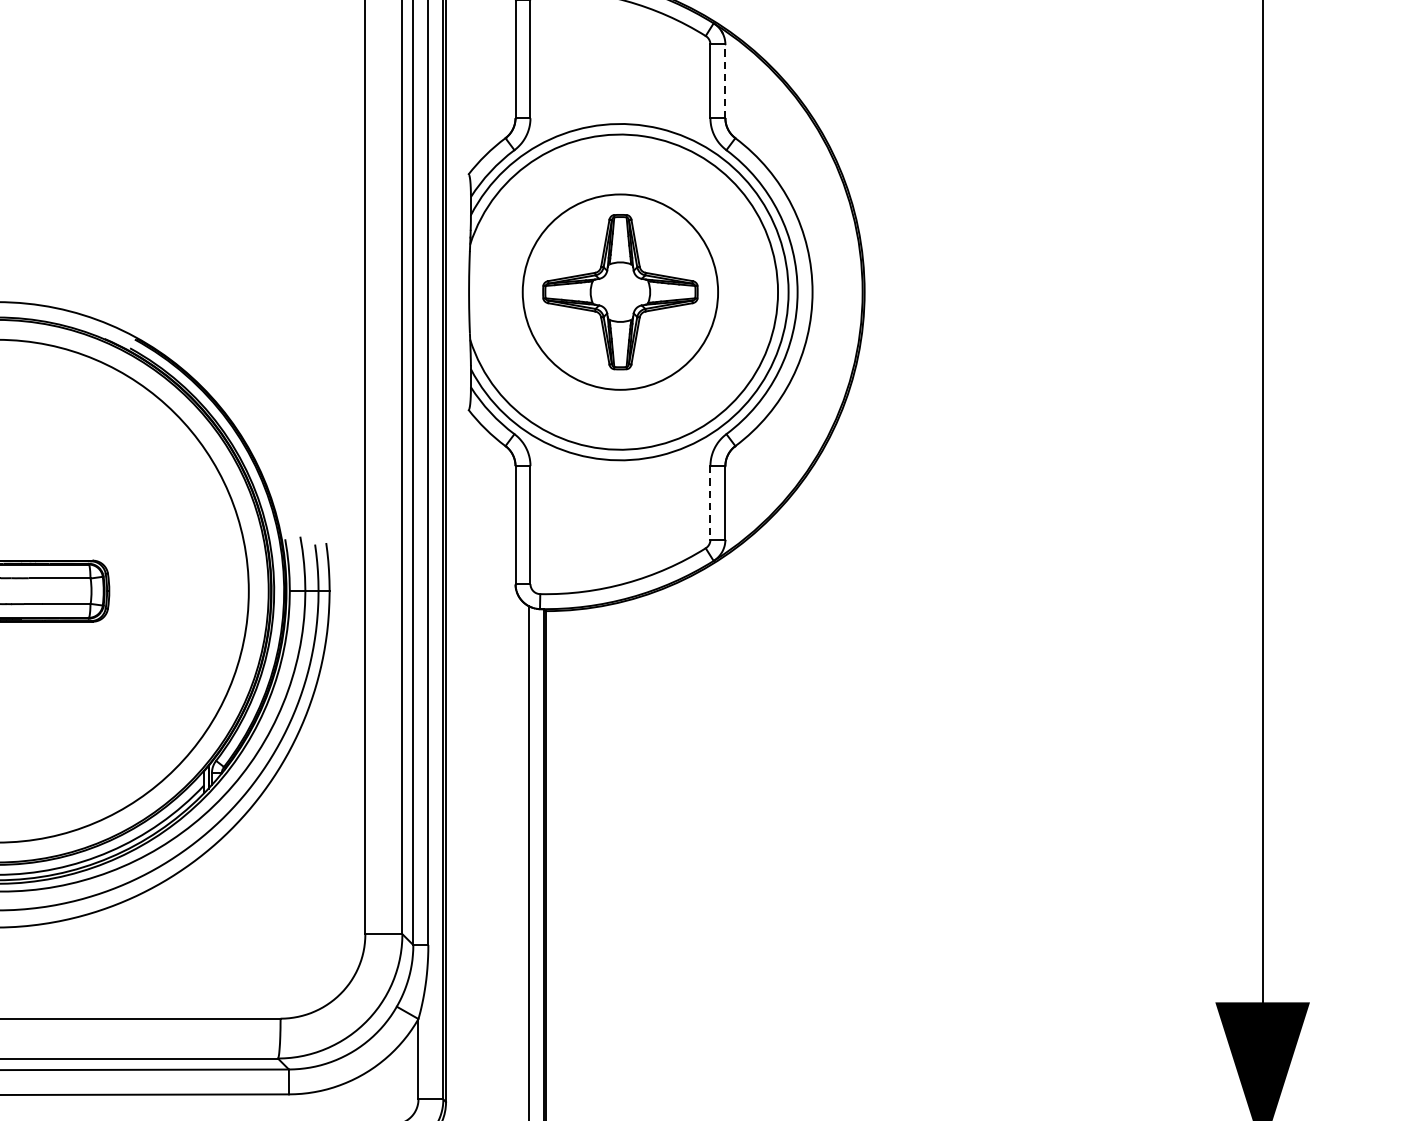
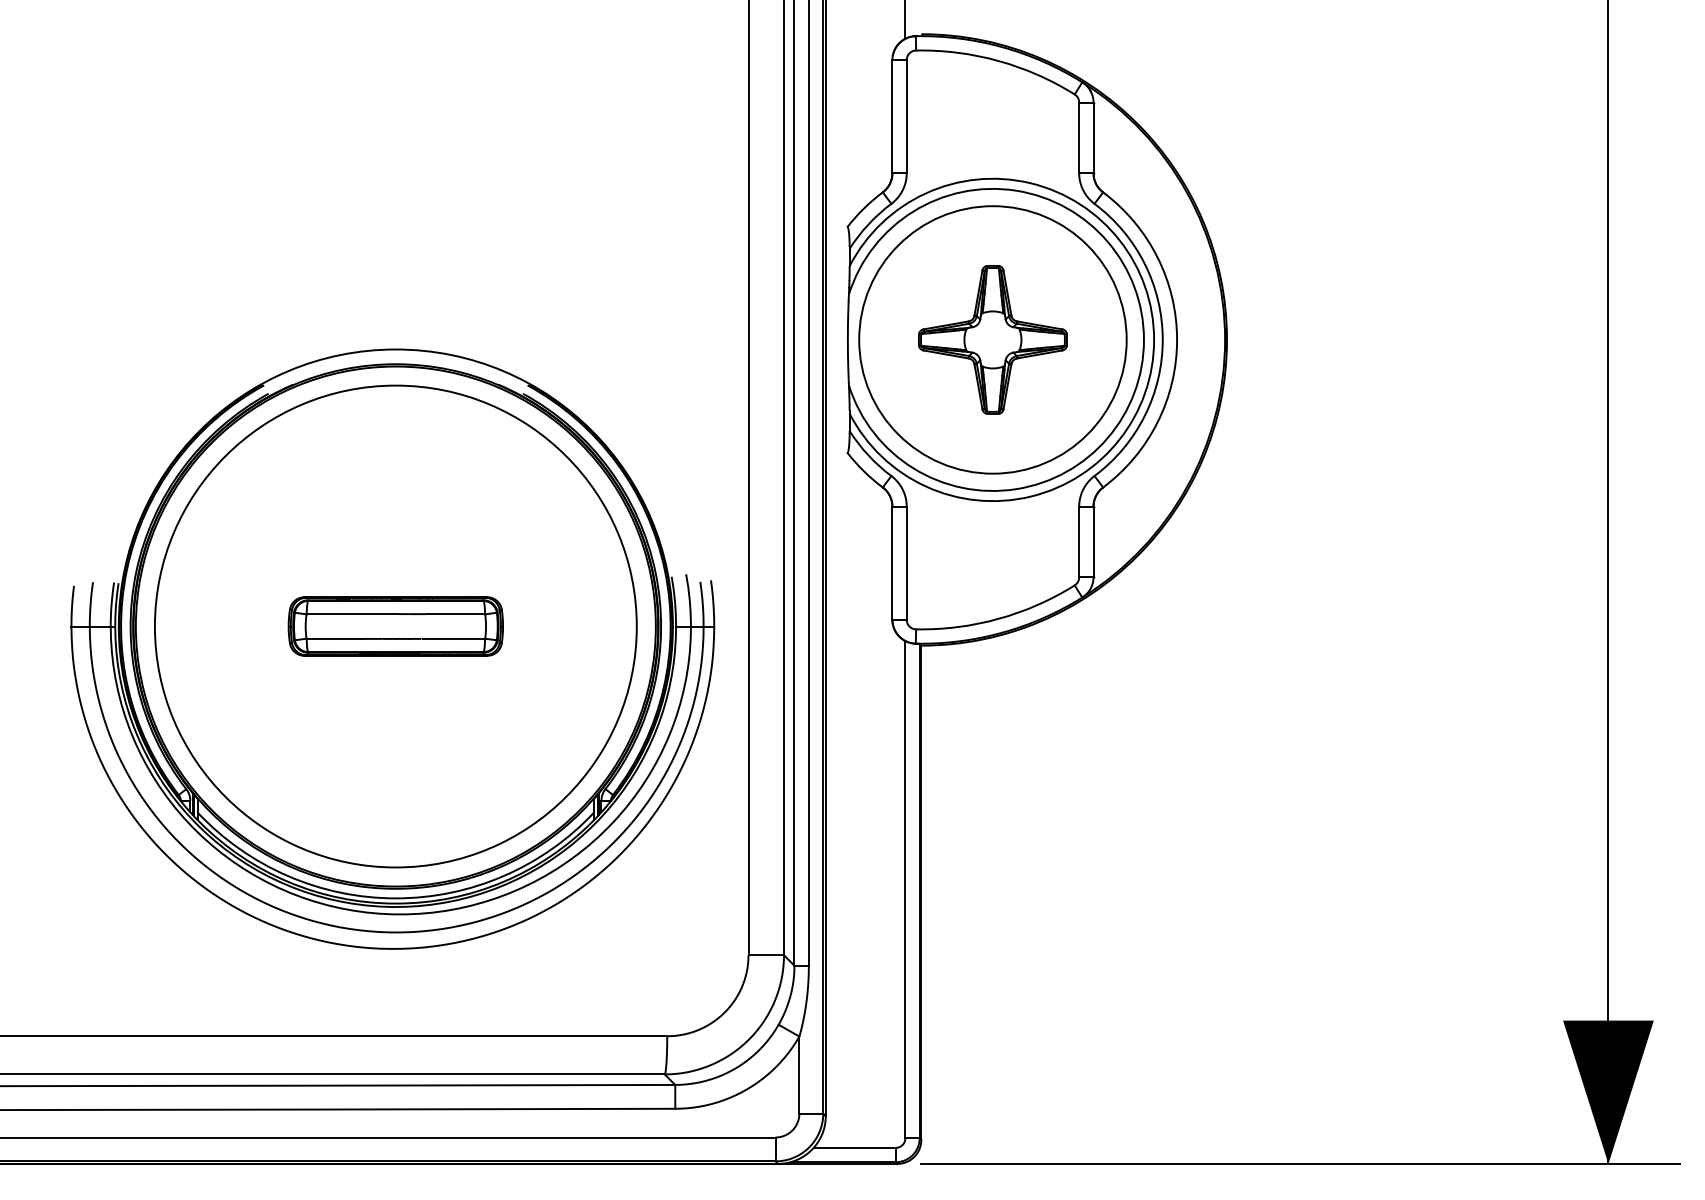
line: (725, 80) -> (1093, 137), dashed -> solid
circle: (619, 291) -> (992, 339), size x1.43
line: (710, 503) -> (1079, 542), dashed -> solid

